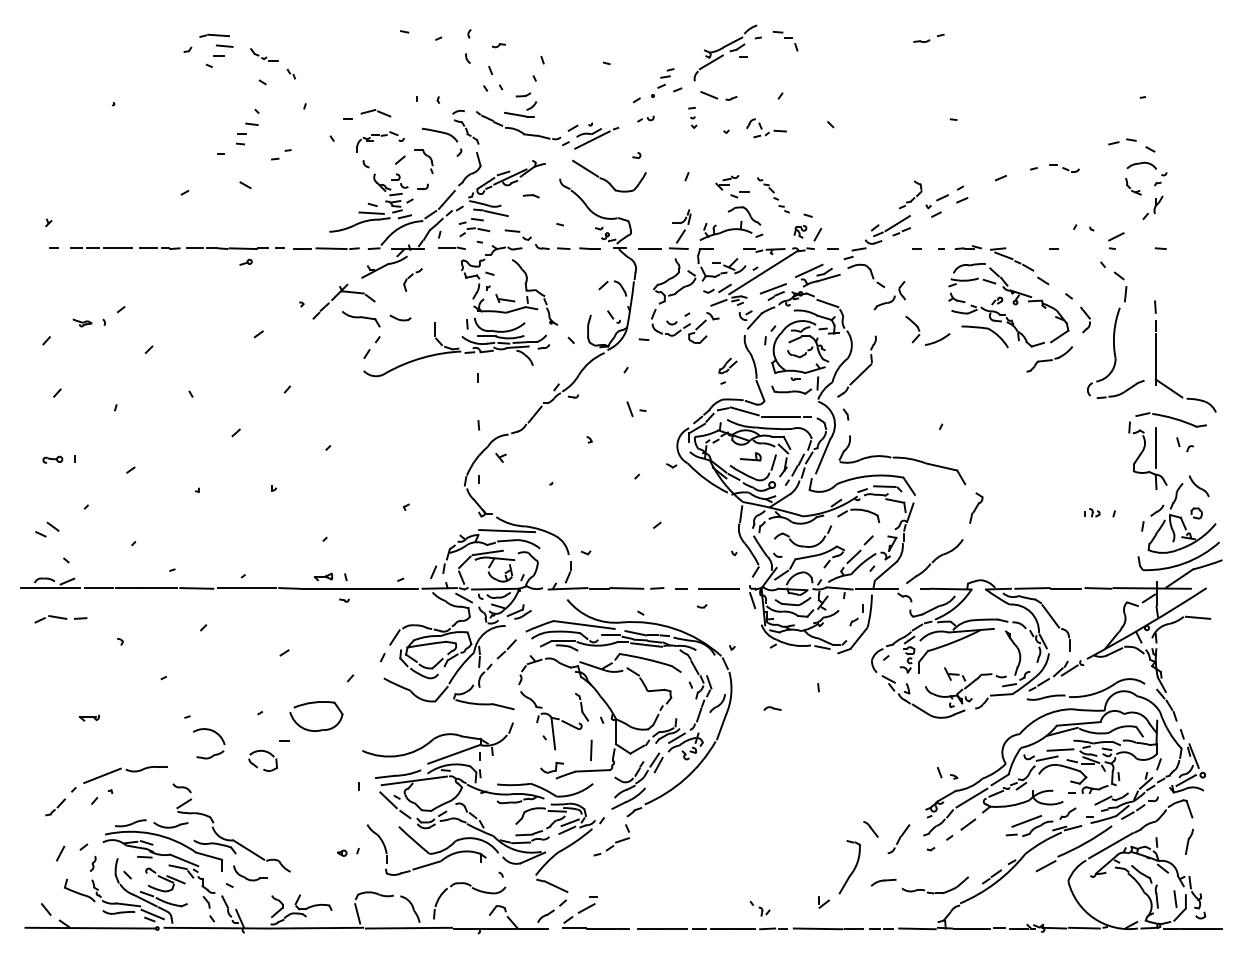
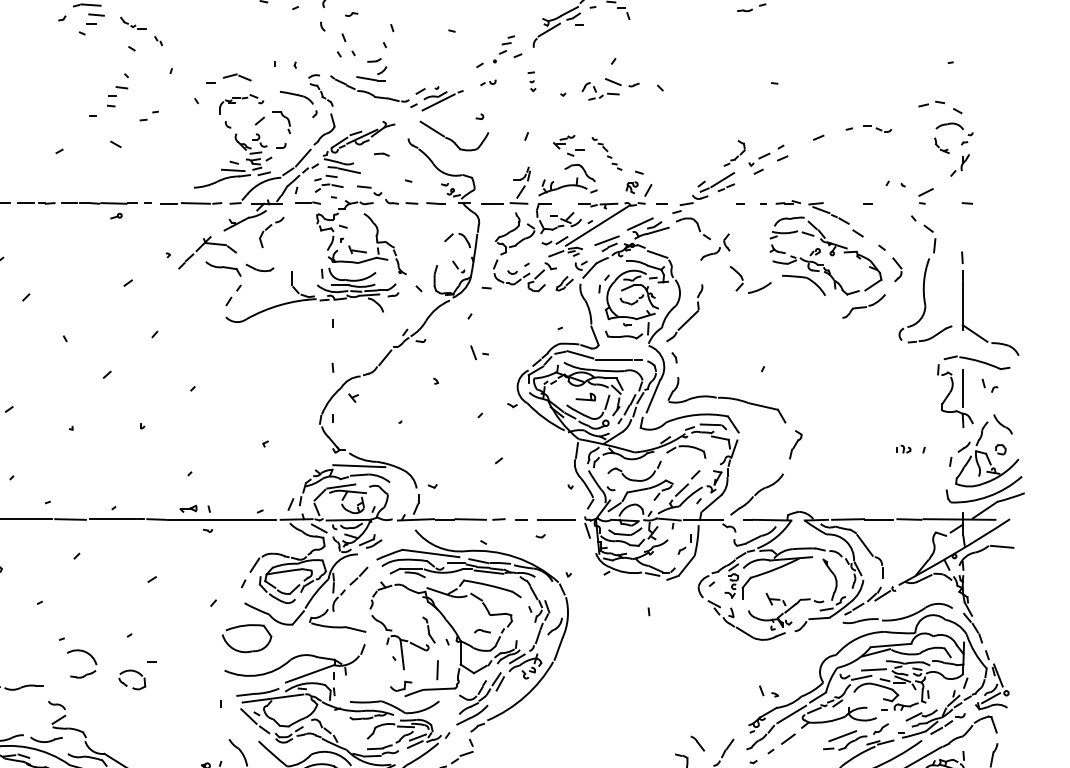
part: (718, 95) -> (621, 82), moved
part: (412, 279) -> (271, 232), size x1.43
part: (400, 317) -> (260, 267), size x1.43
part: (727, 365) -> (564, 283), moved
part: (316, 703) -> (247, 626), moved
part: (772, 708) -> (482, 631), moved

